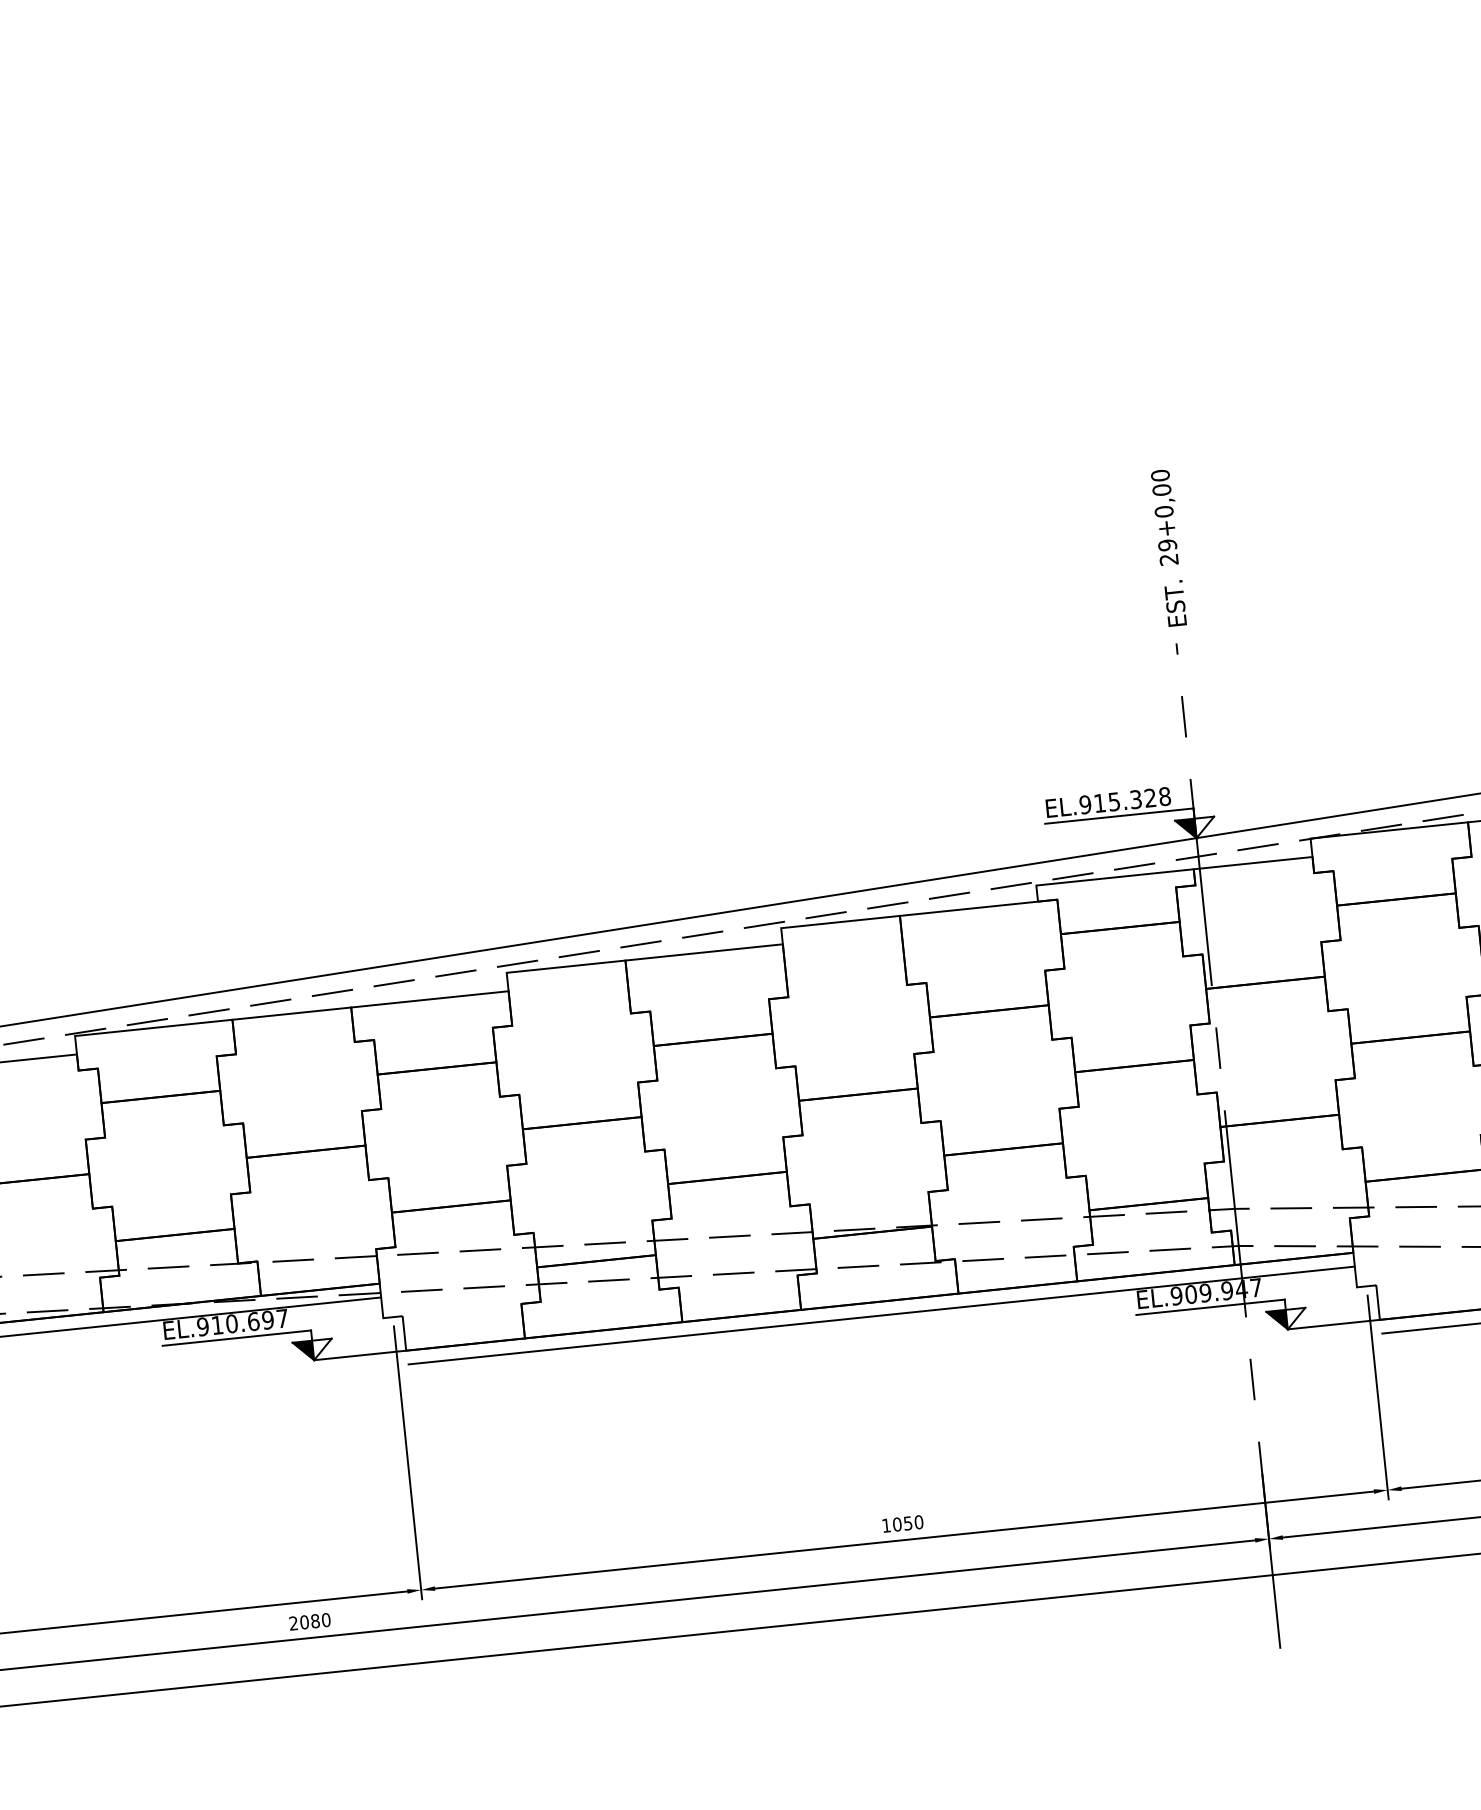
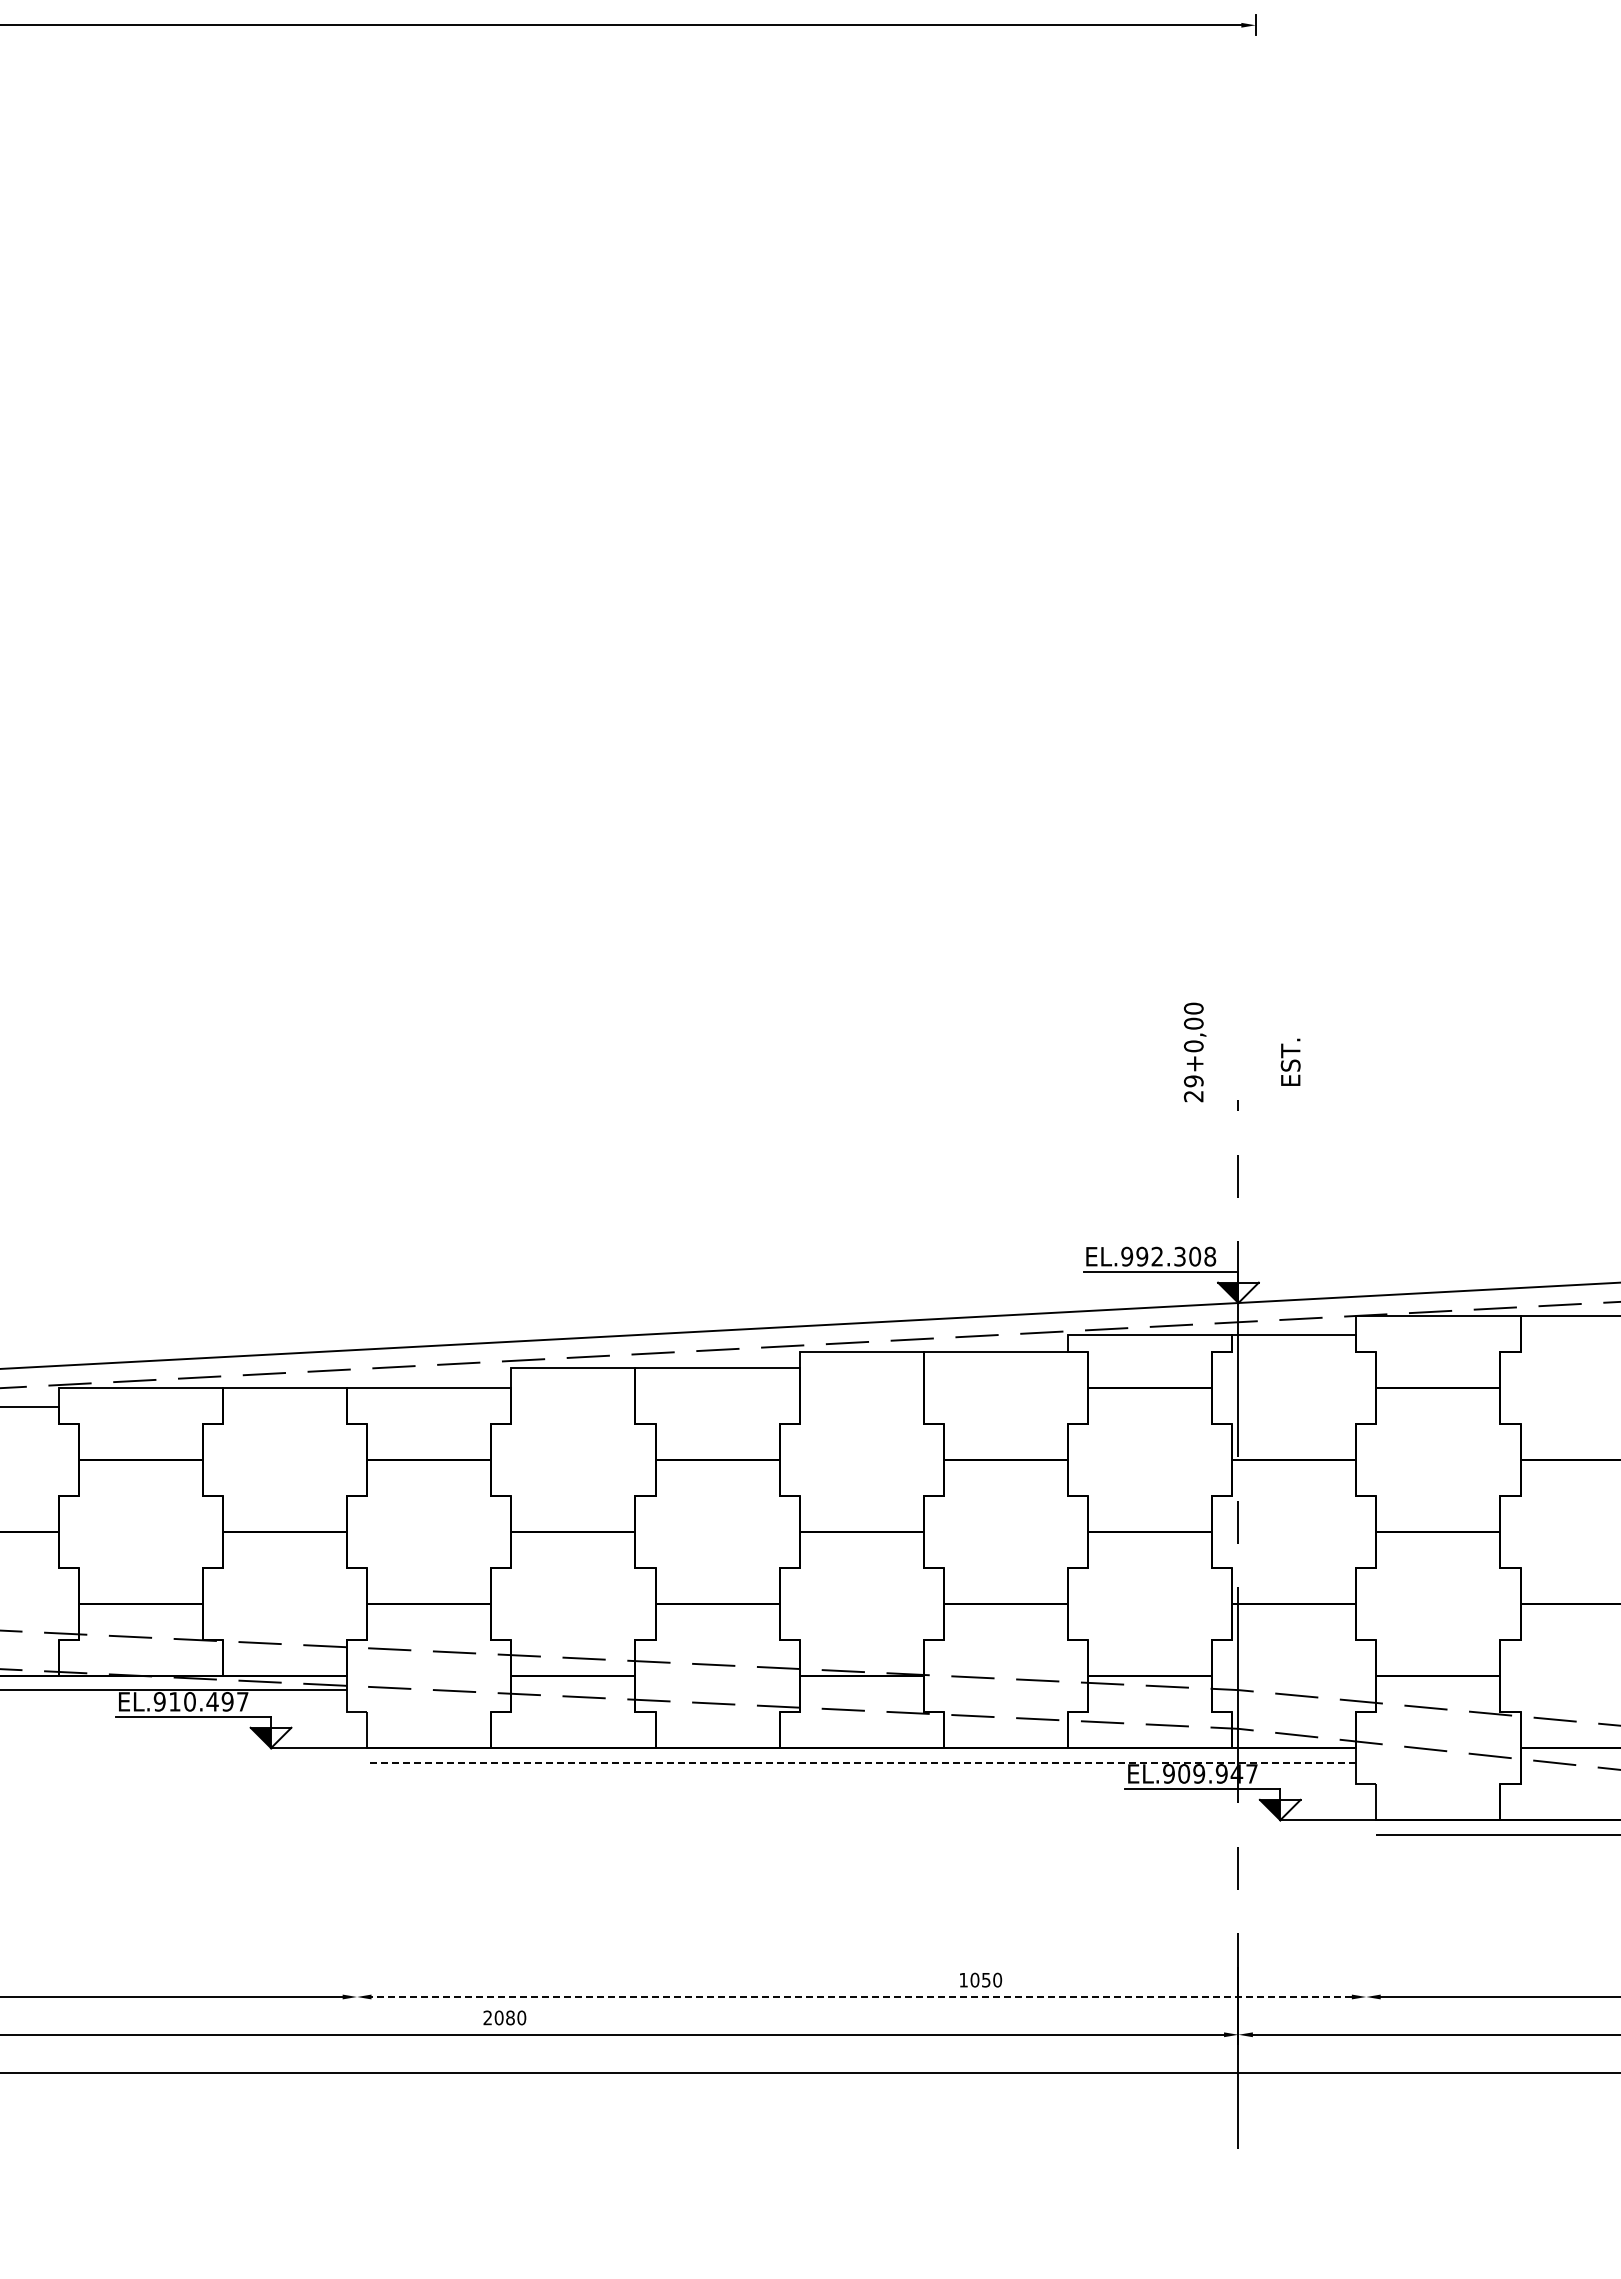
text: (1166, 517) -> (1195, 1052), moved
text: (1175, 602) -> (1290, 1061), moved
text: (1124, 800) -> (1168, 1256), EL.915.328 -> EL.992.308
line: (881, 1315) -> (861, 1762), solid -> dashed
text: (253, 1321) -> (212, 1701), EL.910.697 -> EL.910.497
line: (1378, 1396) -> (1366, 1899), removed
line: (408, 1462) -> (357, 1863), removed
text: (903, 1523) -> (981, 1979), moved
line: (904, 1540) -> (861, 1997), solid -> dashed
text: (309, 1621) -> (504, 2017), moved

